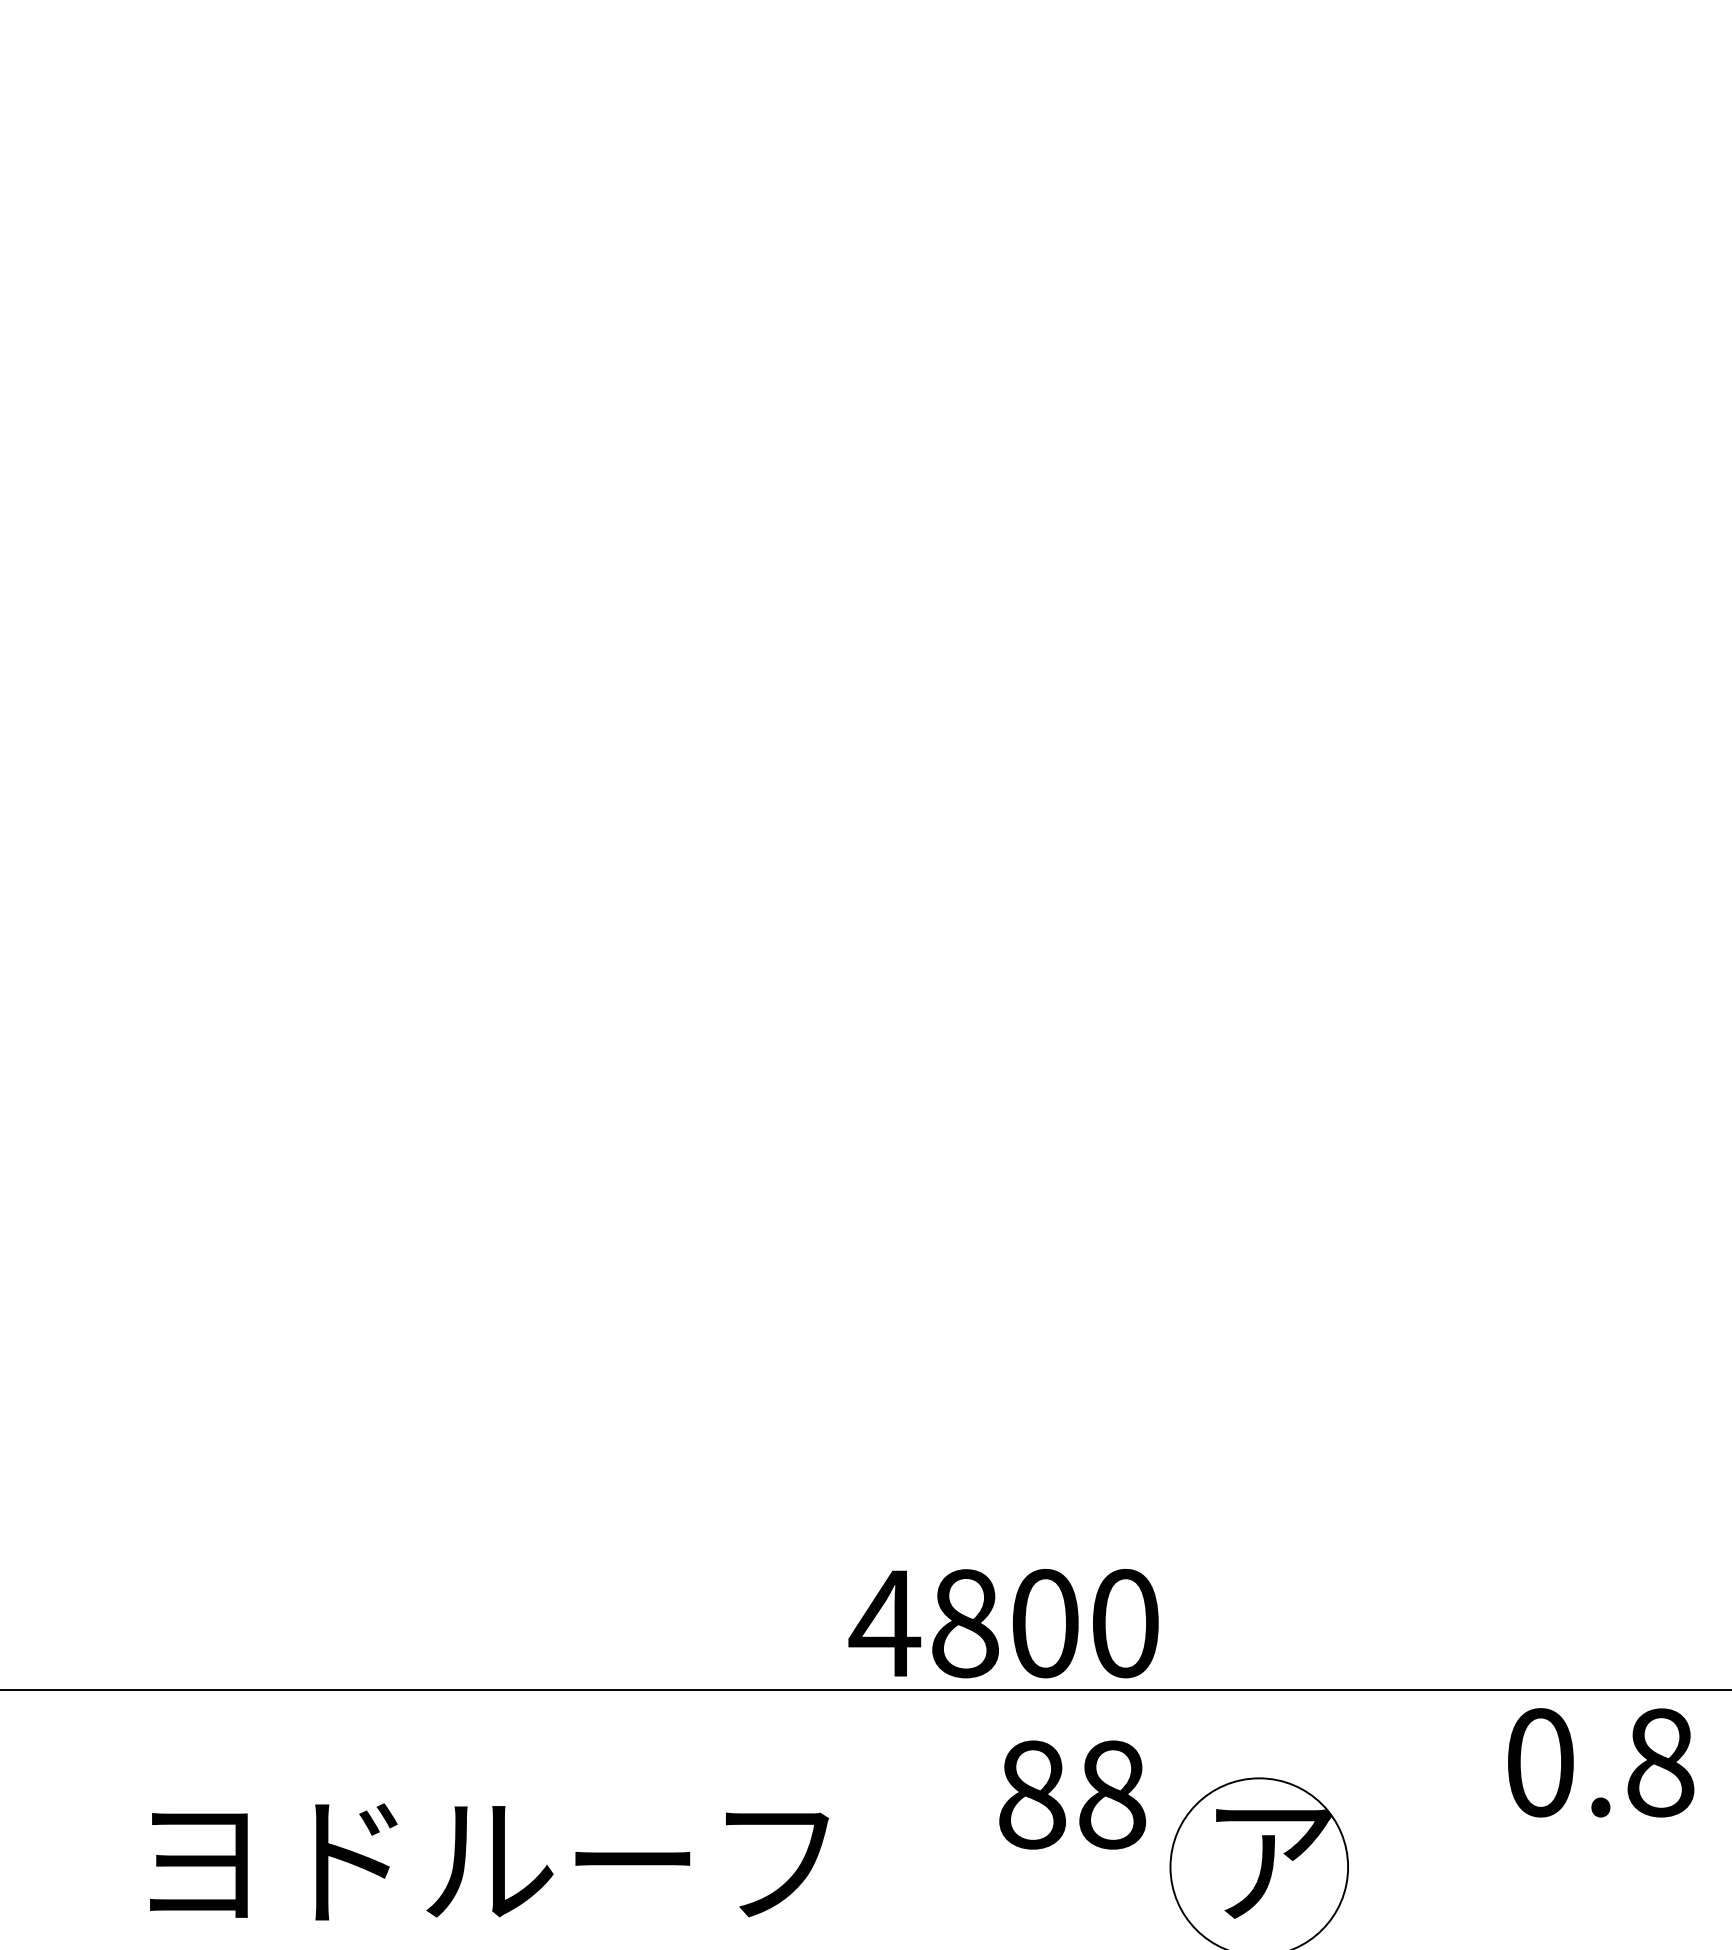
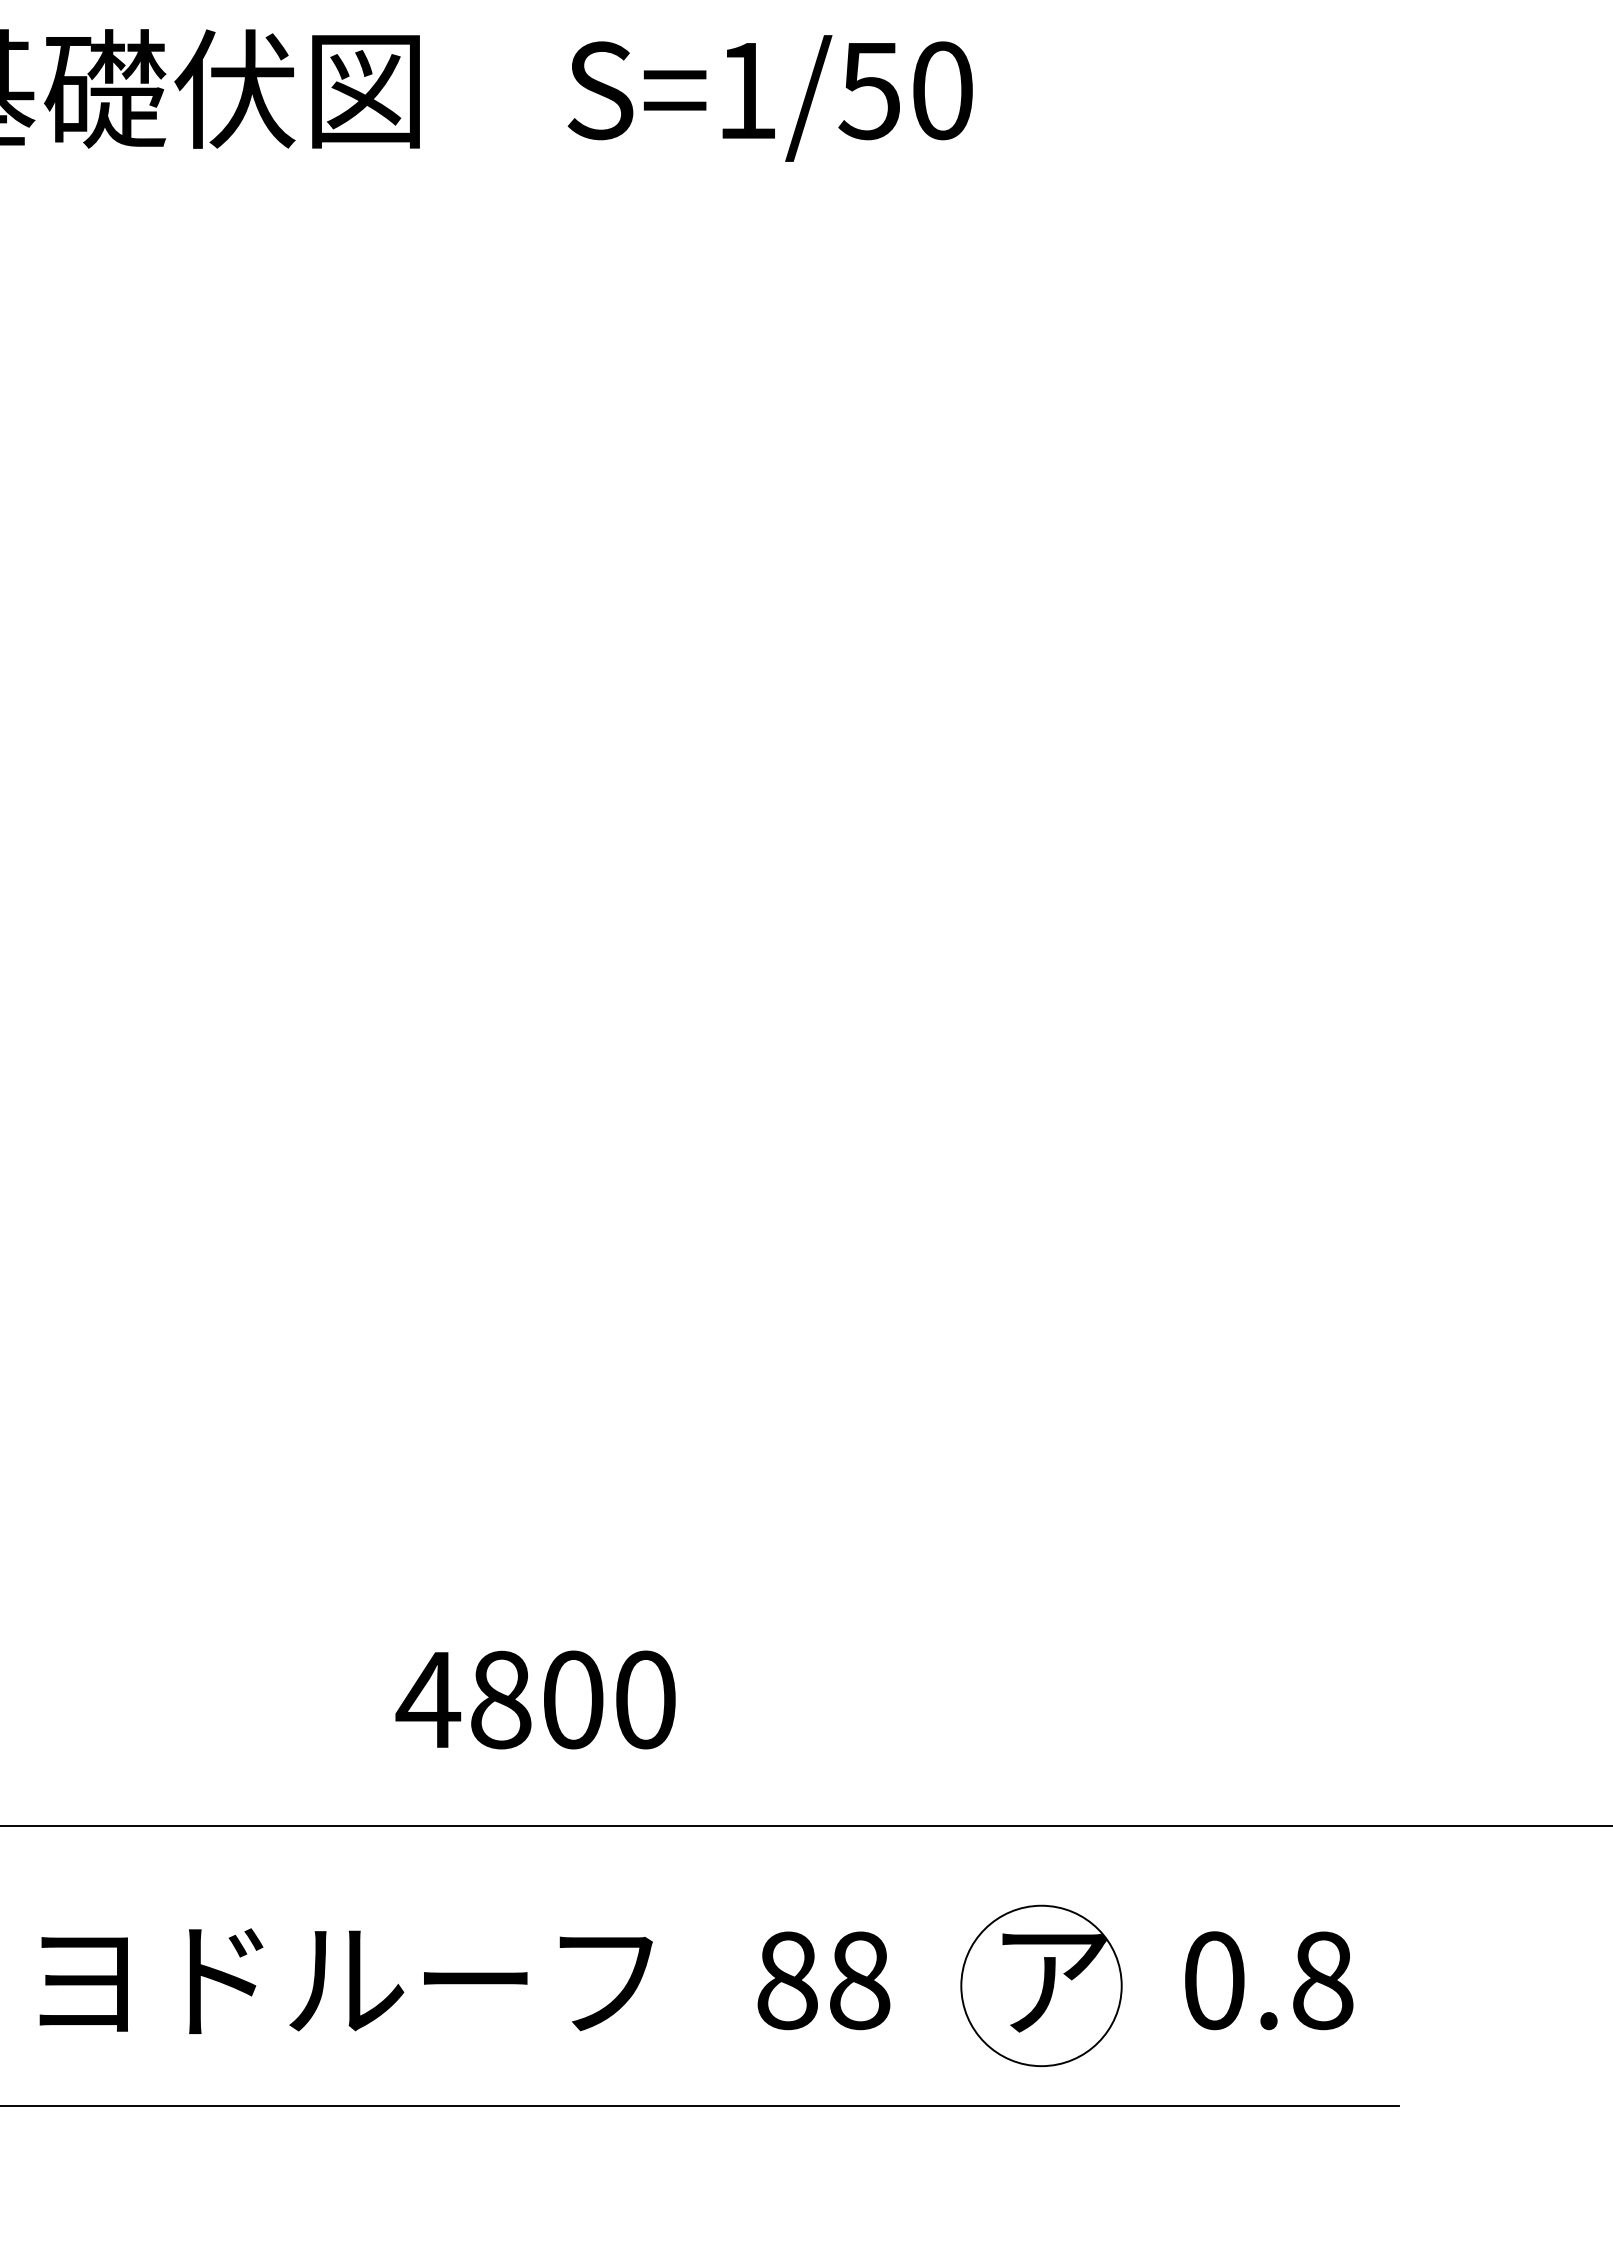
text: (1003, 1623) -> (535, 1699), moved
text: (1601, 1762) -> (1269, 1980), moved
text: (1072, 1794) -> (823, 1980), moved

